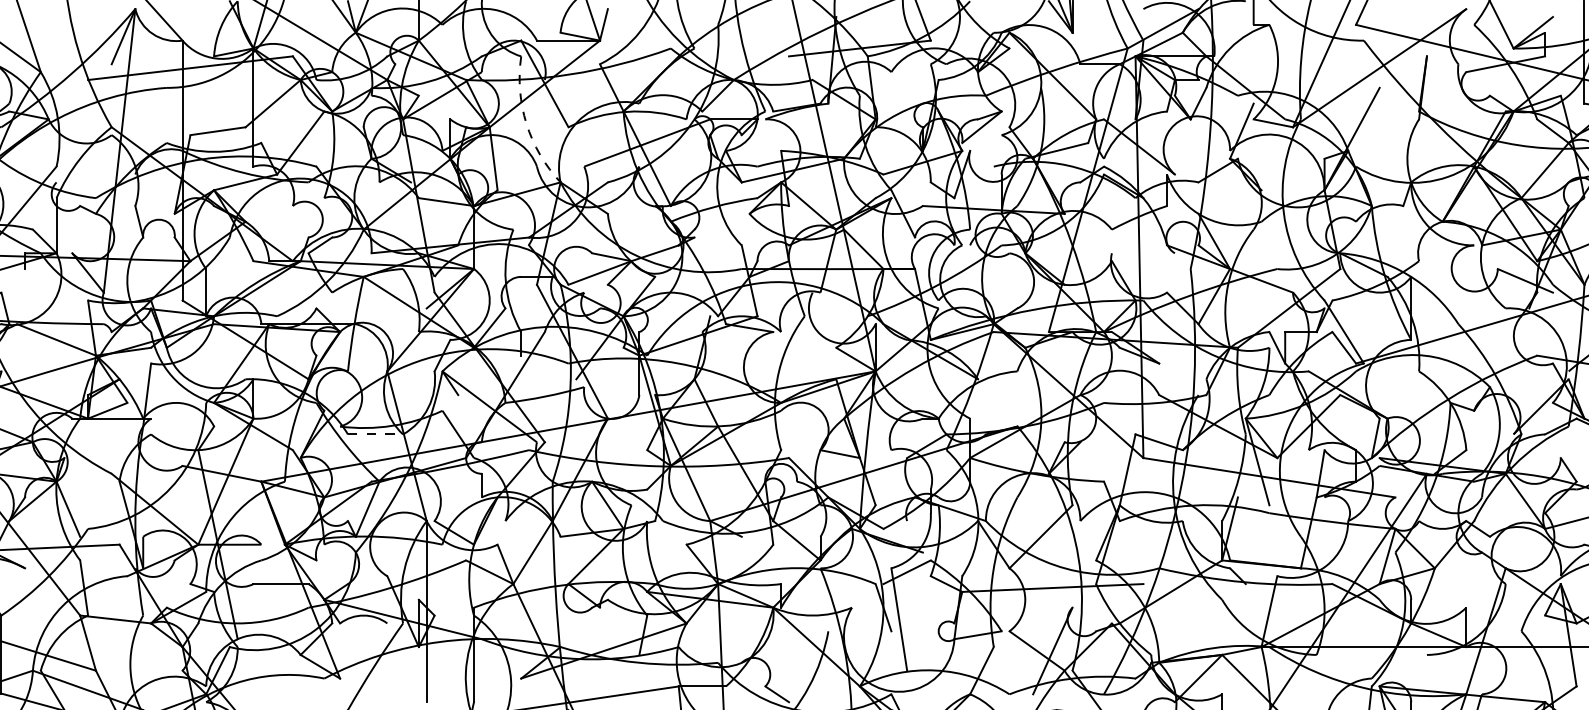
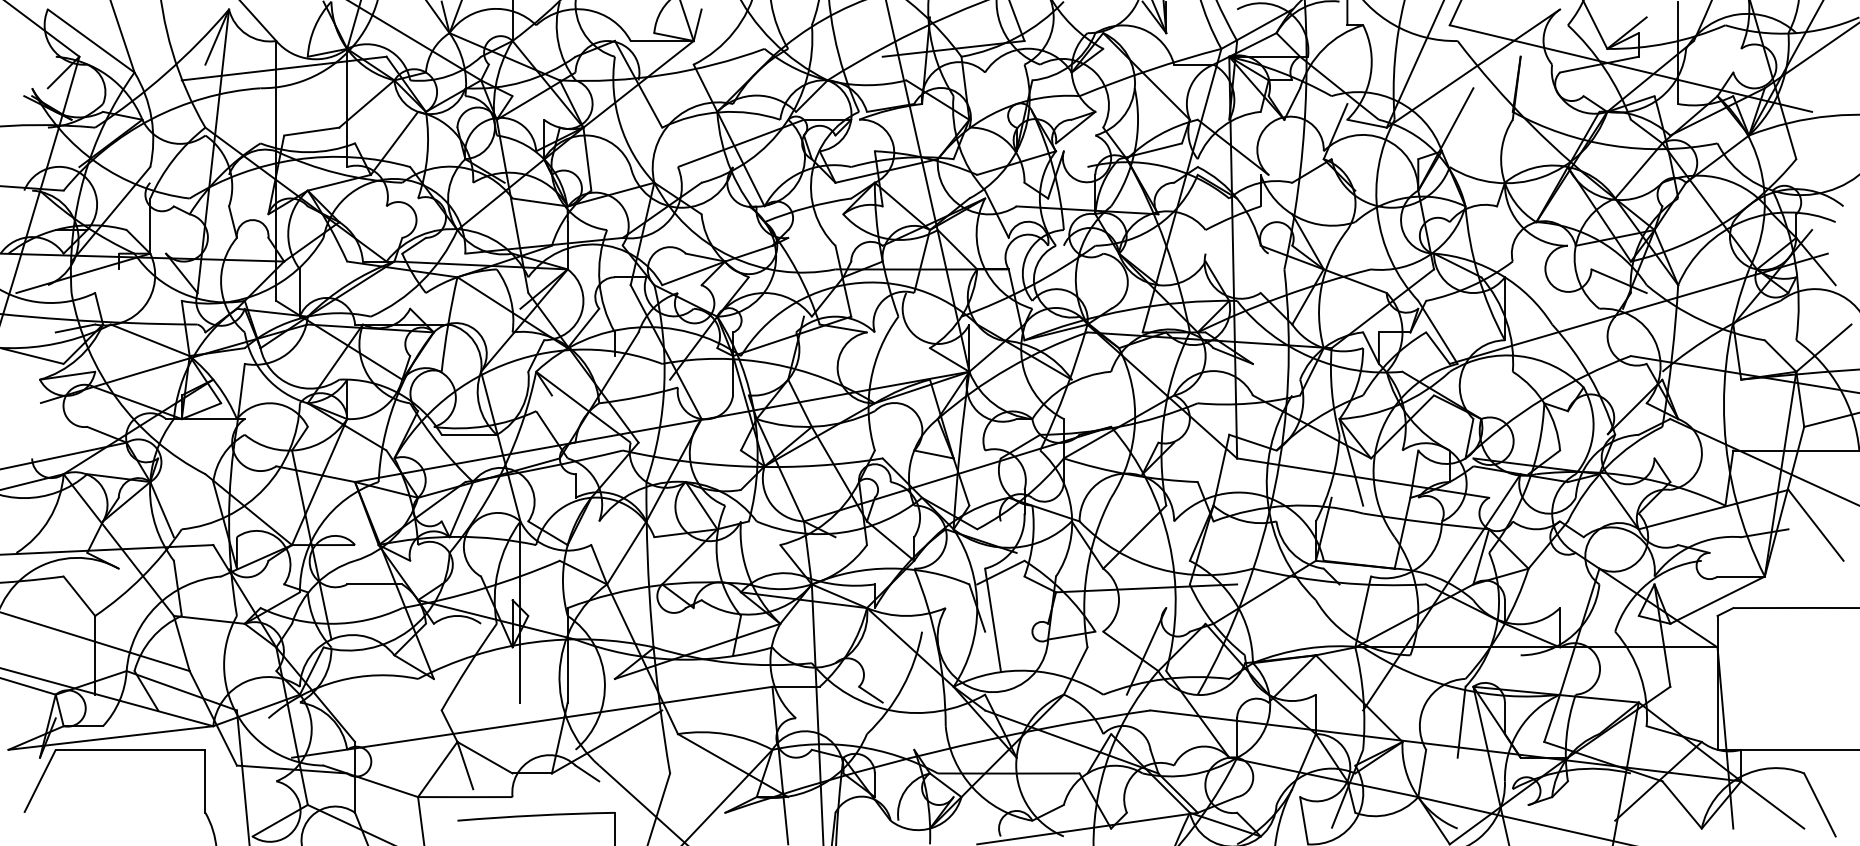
arc: (526, 124) -> (620, 124), dashed -> solid
line: (375, 434) -> (469, 434), dashed -> solid

